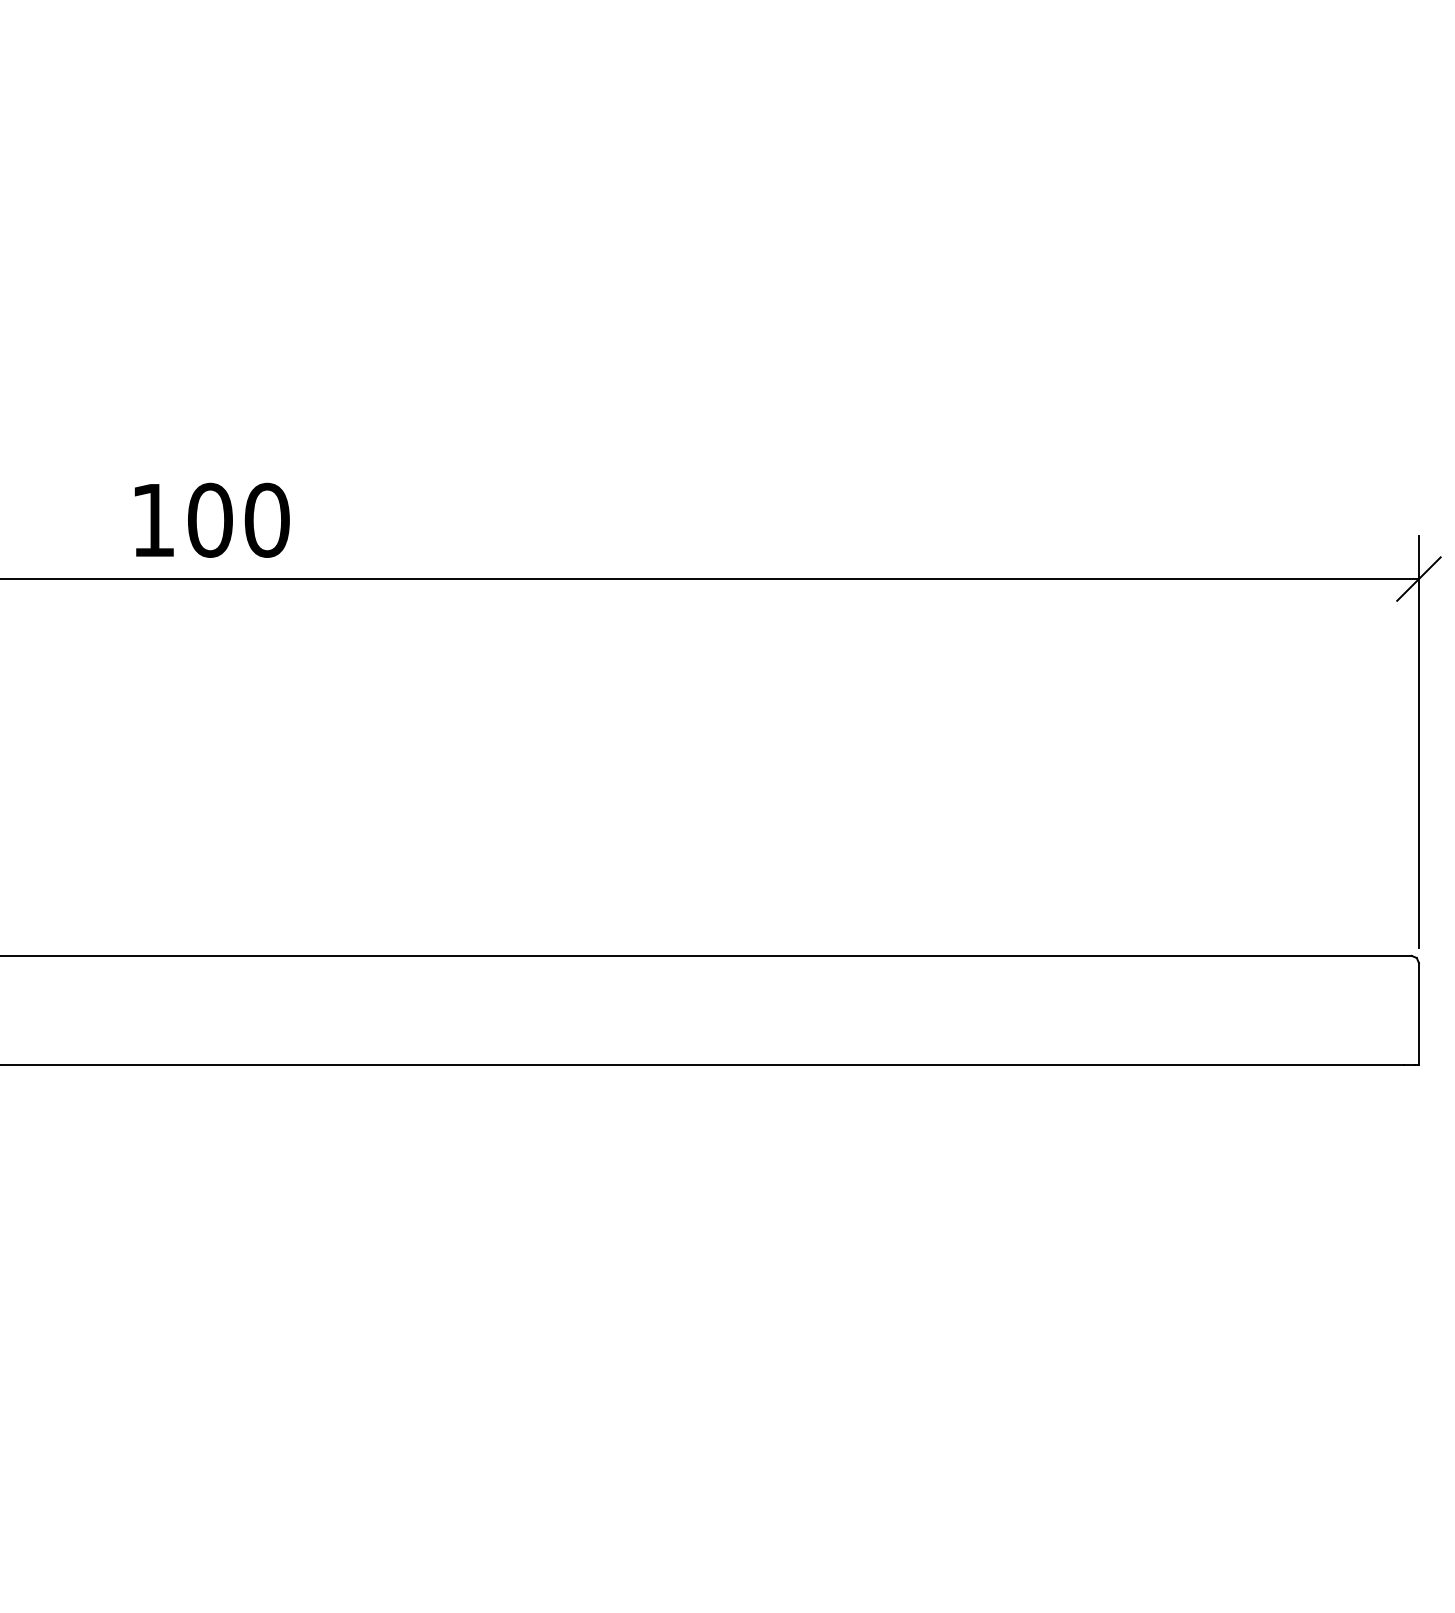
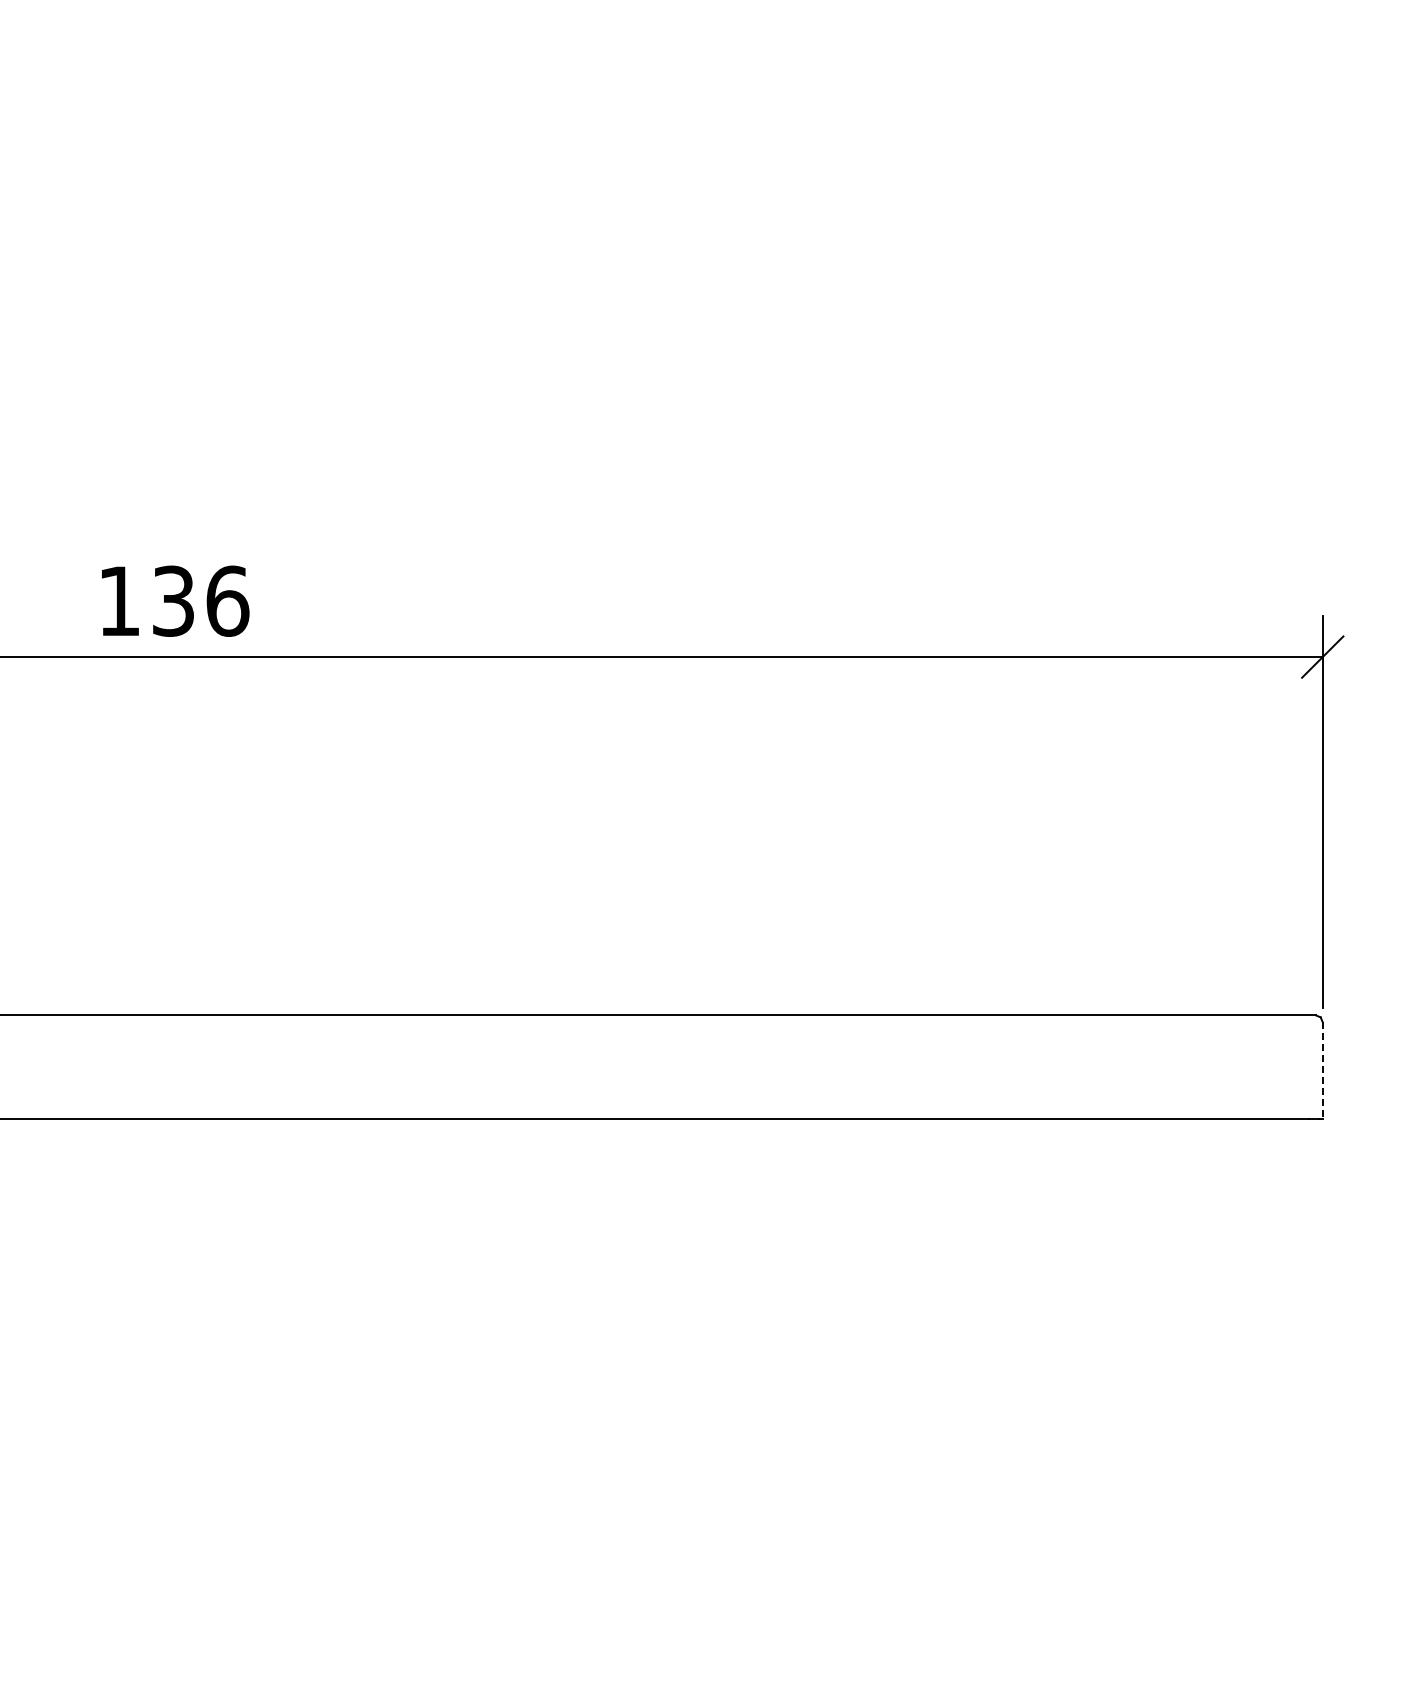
text: (238, 519) -> (200, 600), 100 -> 136
line: (1418, 1014) -> (1322, 1071), solid -> dashed

